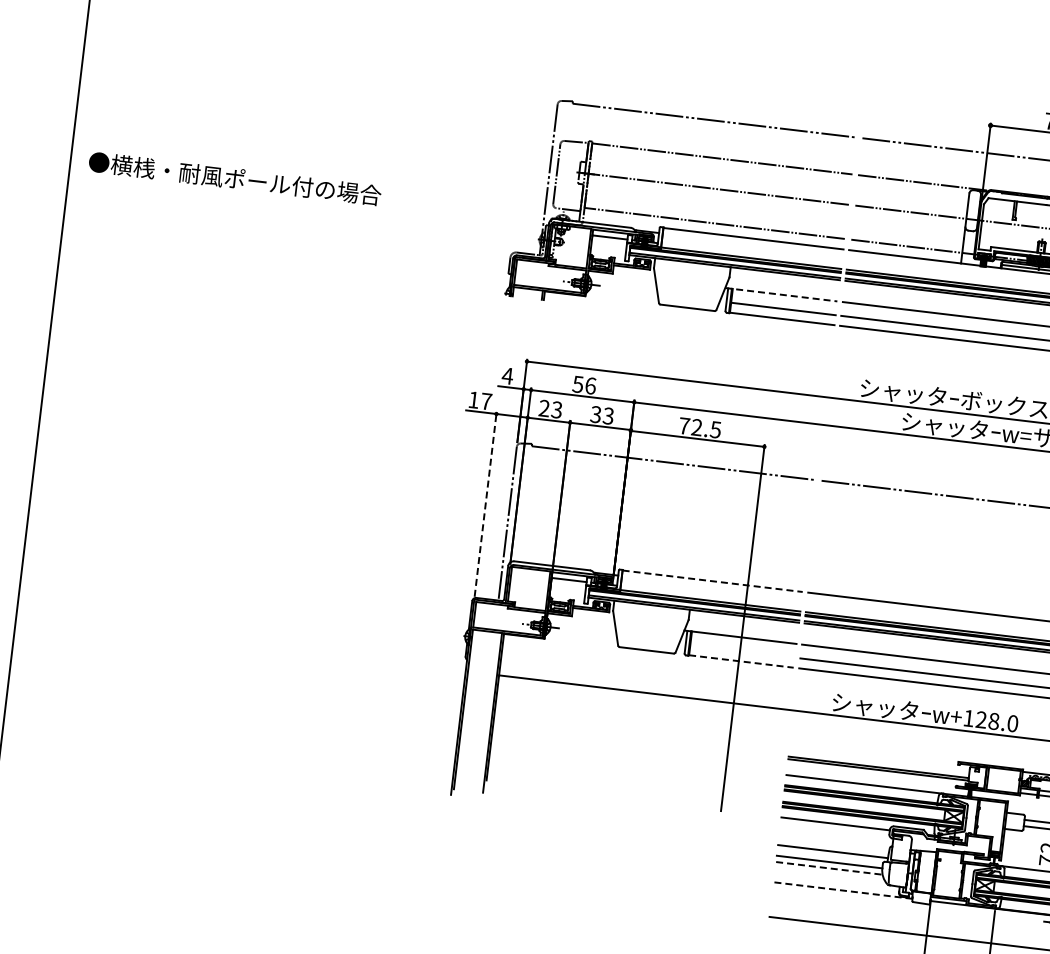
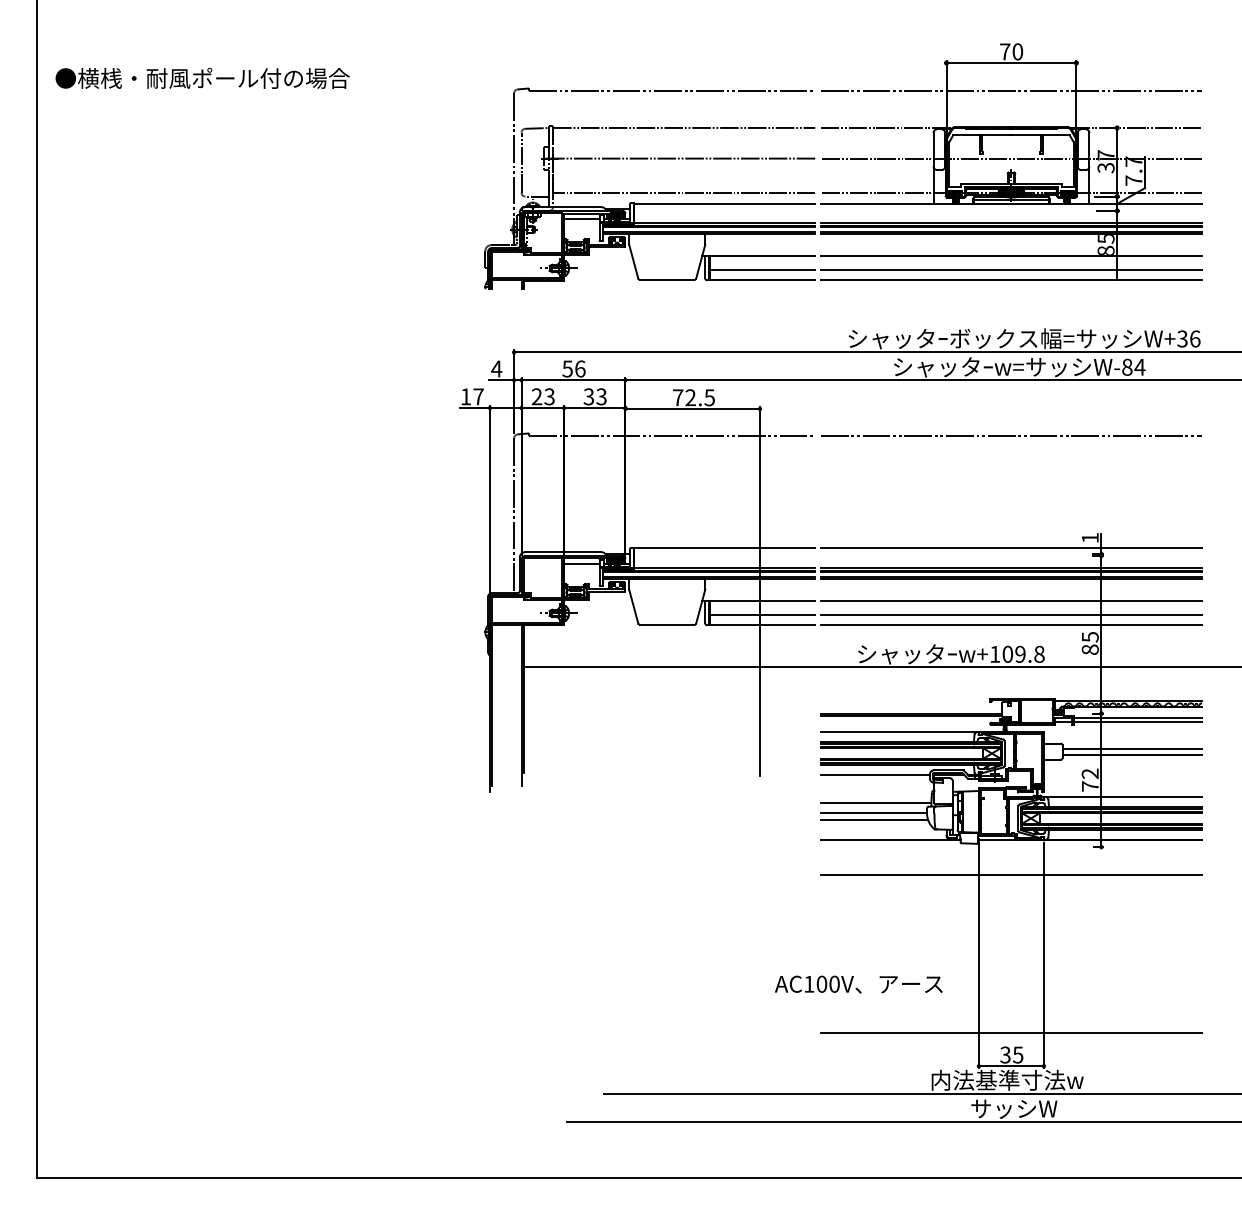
text: (235, 177) -> (202, 77), moved
line: (782, 294) -> (759, 255), dashed -> solid
line: (486, 504) -> (490, 499), dashed -> solid
line: (712, 581) -> (724, 548), dashed -> solid
line: (742, 651) -> (762, 614), added
line: (741, 661) -> (762, 624), dashed -> solid
text: (997, 720) -> (1023, 653), w+128.0 -> w+109.8
line: (829, 868) -> (874, 819), dashed -> solid
line: (842, 890) -> (890, 840), dashed -> solid

